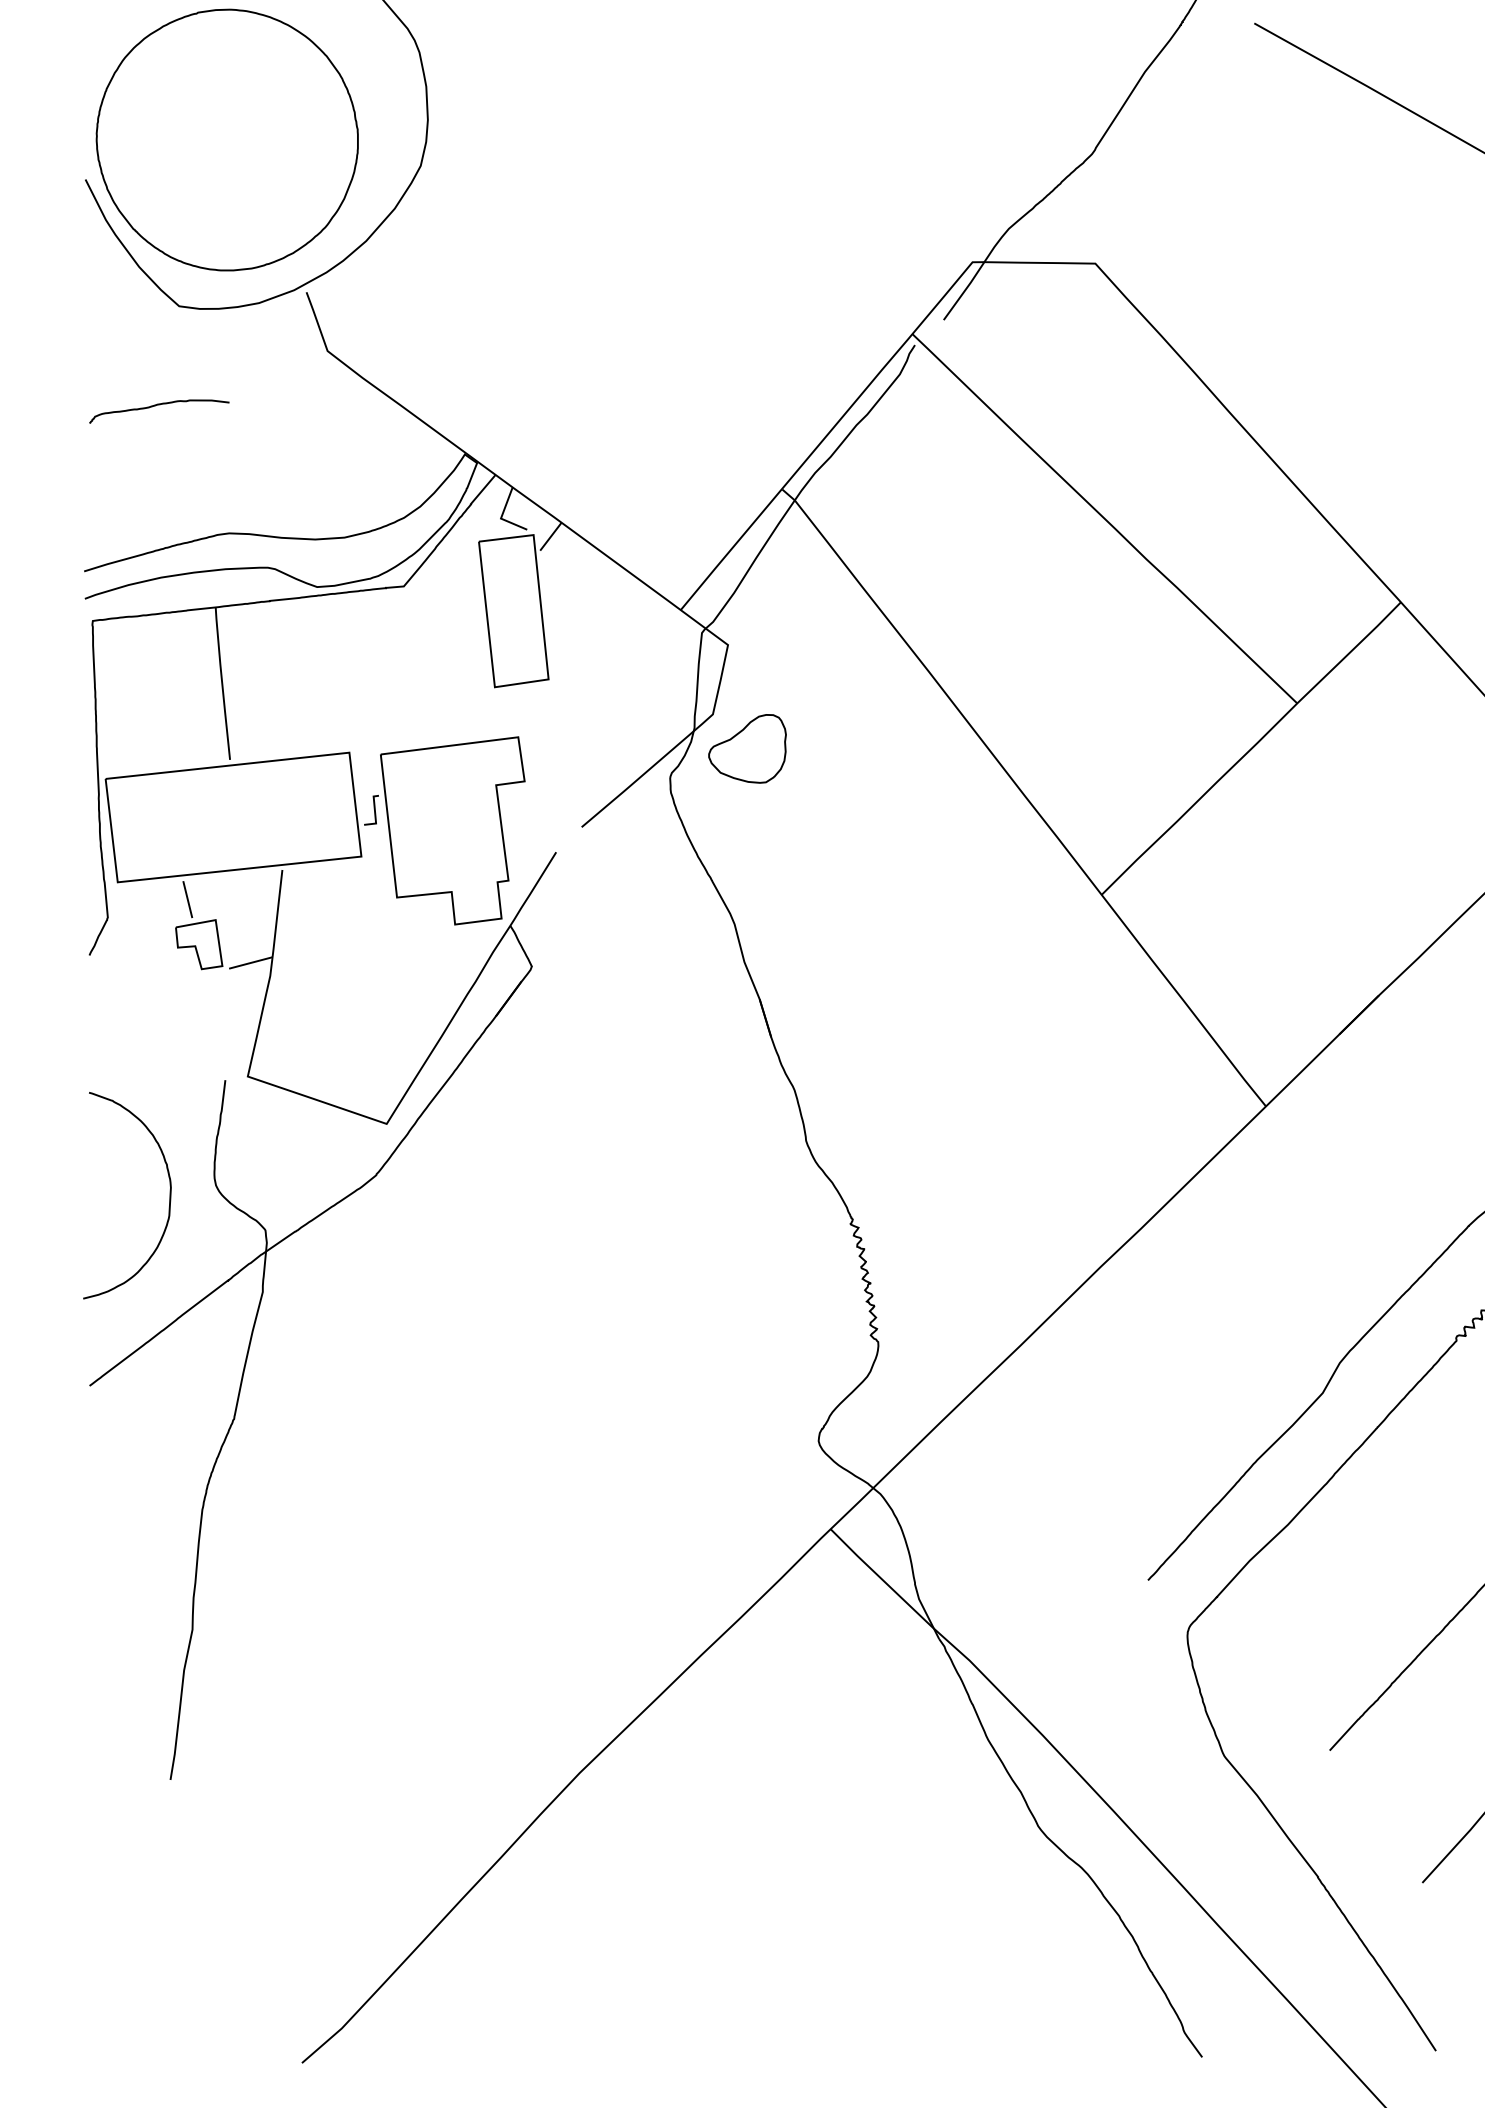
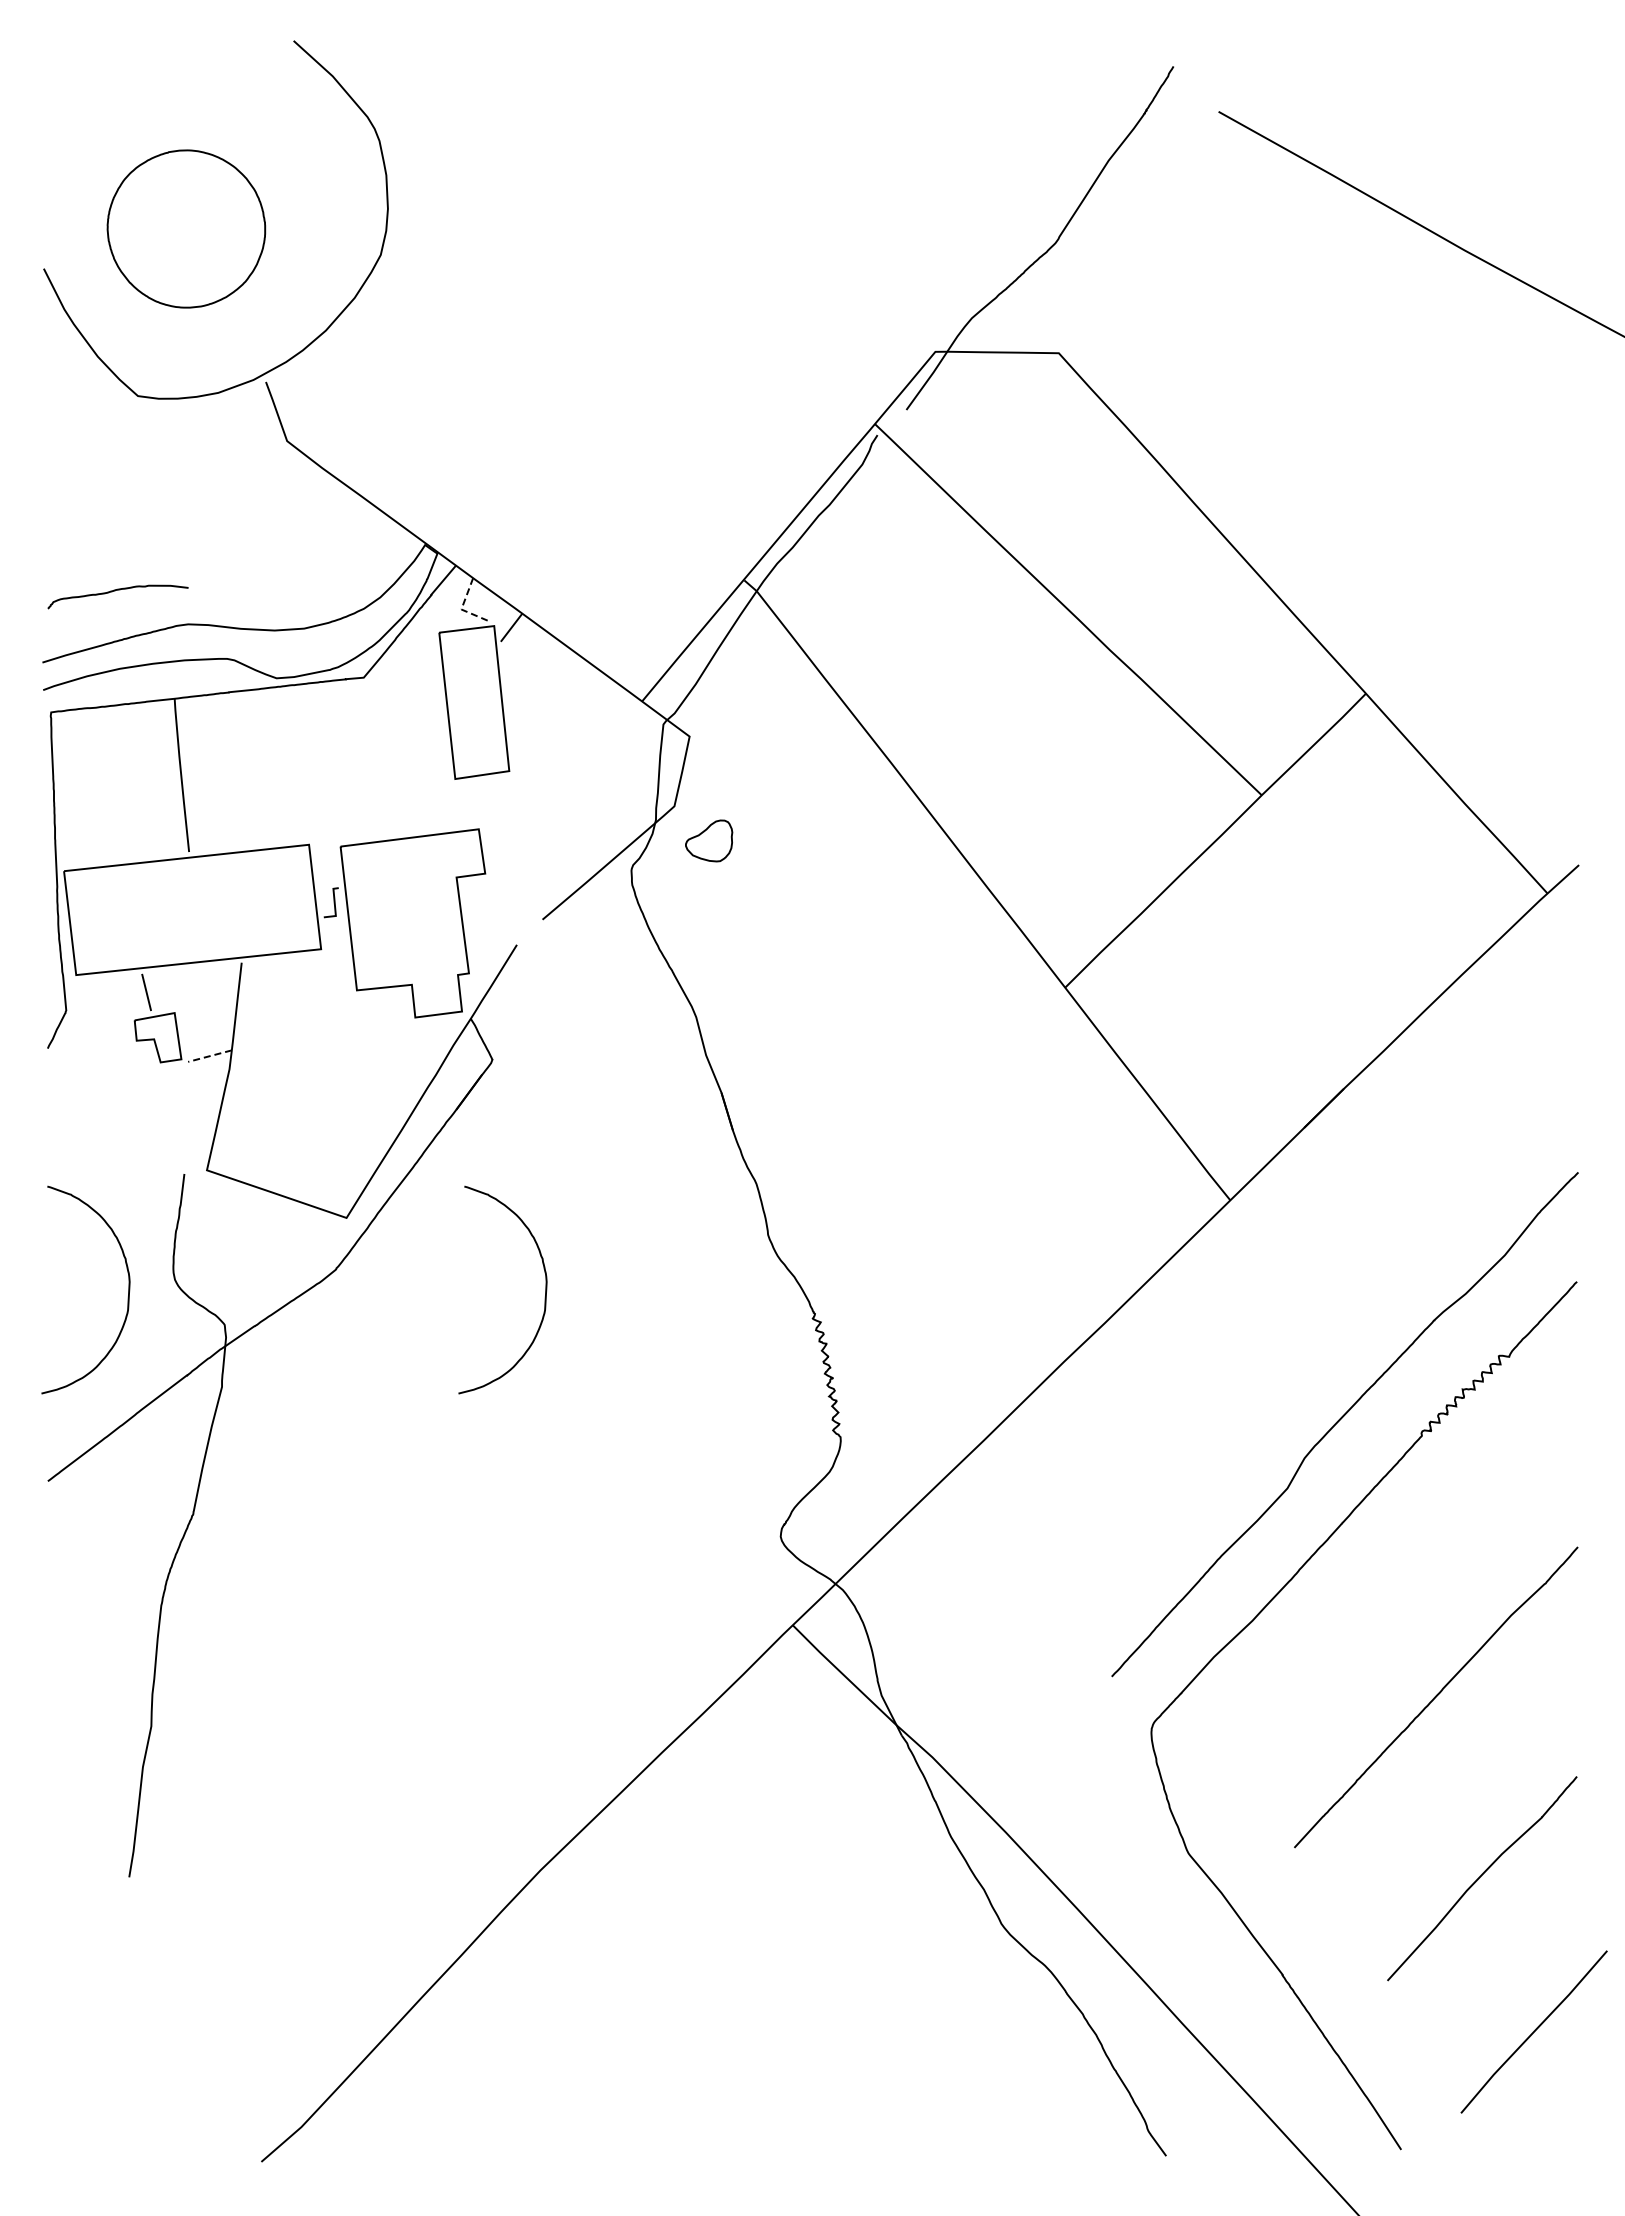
part: (227, 139) -> (186, 228), size x0.6
curve: (156, 406) -> (115, 591), moved
line: (502, 516) -> (462, 607), solid -> dashed
part: (746, 748) -> (708, 840), size x0.6
line: (251, 963) -> (210, 1056), solid -> dashed
curve: (583, 1203) -> (544, 1297), added

